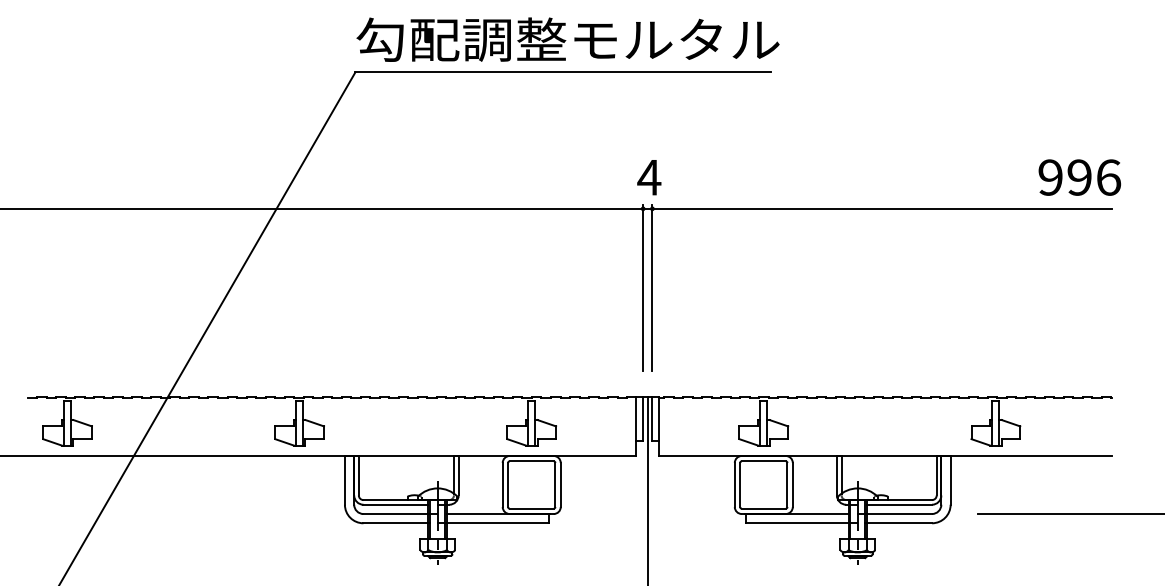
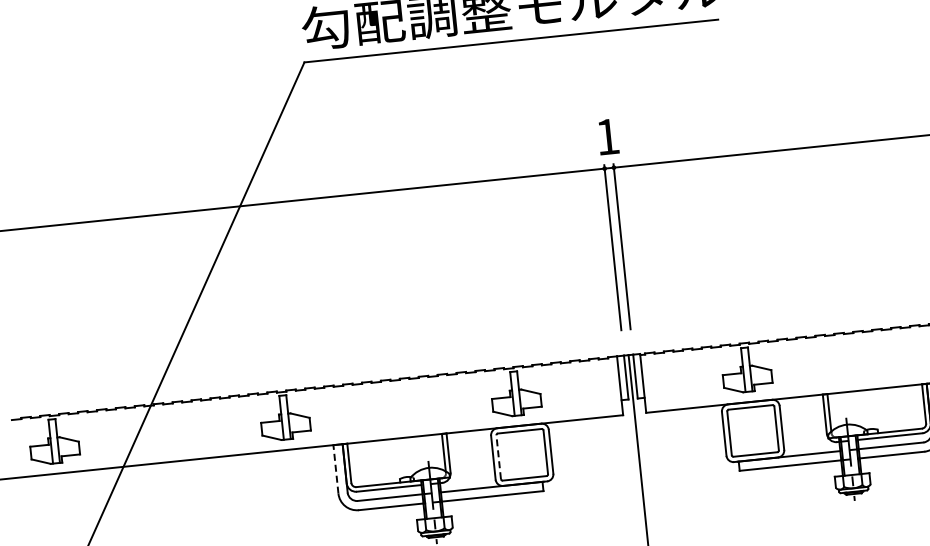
text: (649, 177) -> (607, 136), 4 -> 1
line: (344, 479) -> (335, 468), solid -> dashed
line: (508, 484) -> (499, 456), solid -> dashed

